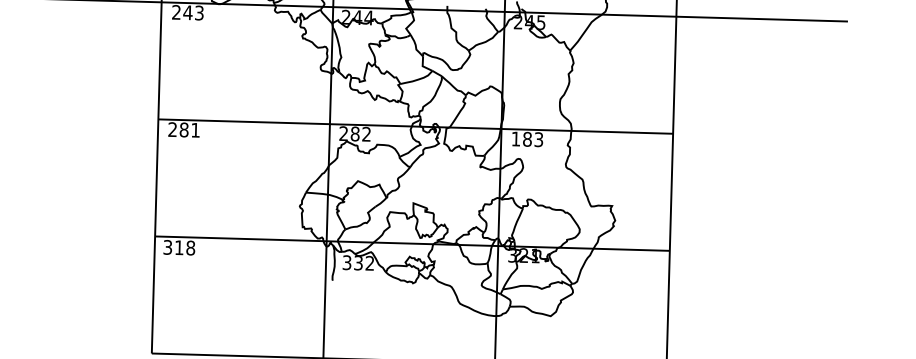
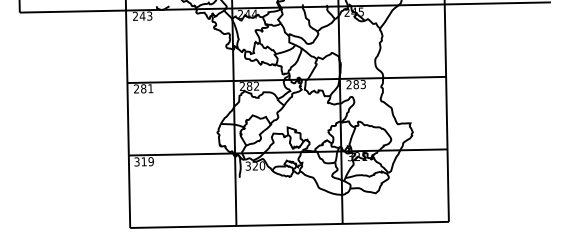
text: (514, 138) -> (348, 84), 183 -> 283
text: (189, 247) -> (150, 161), 318 -> 319
text: (363, 262) -> (258, 165), 332 -> 320

